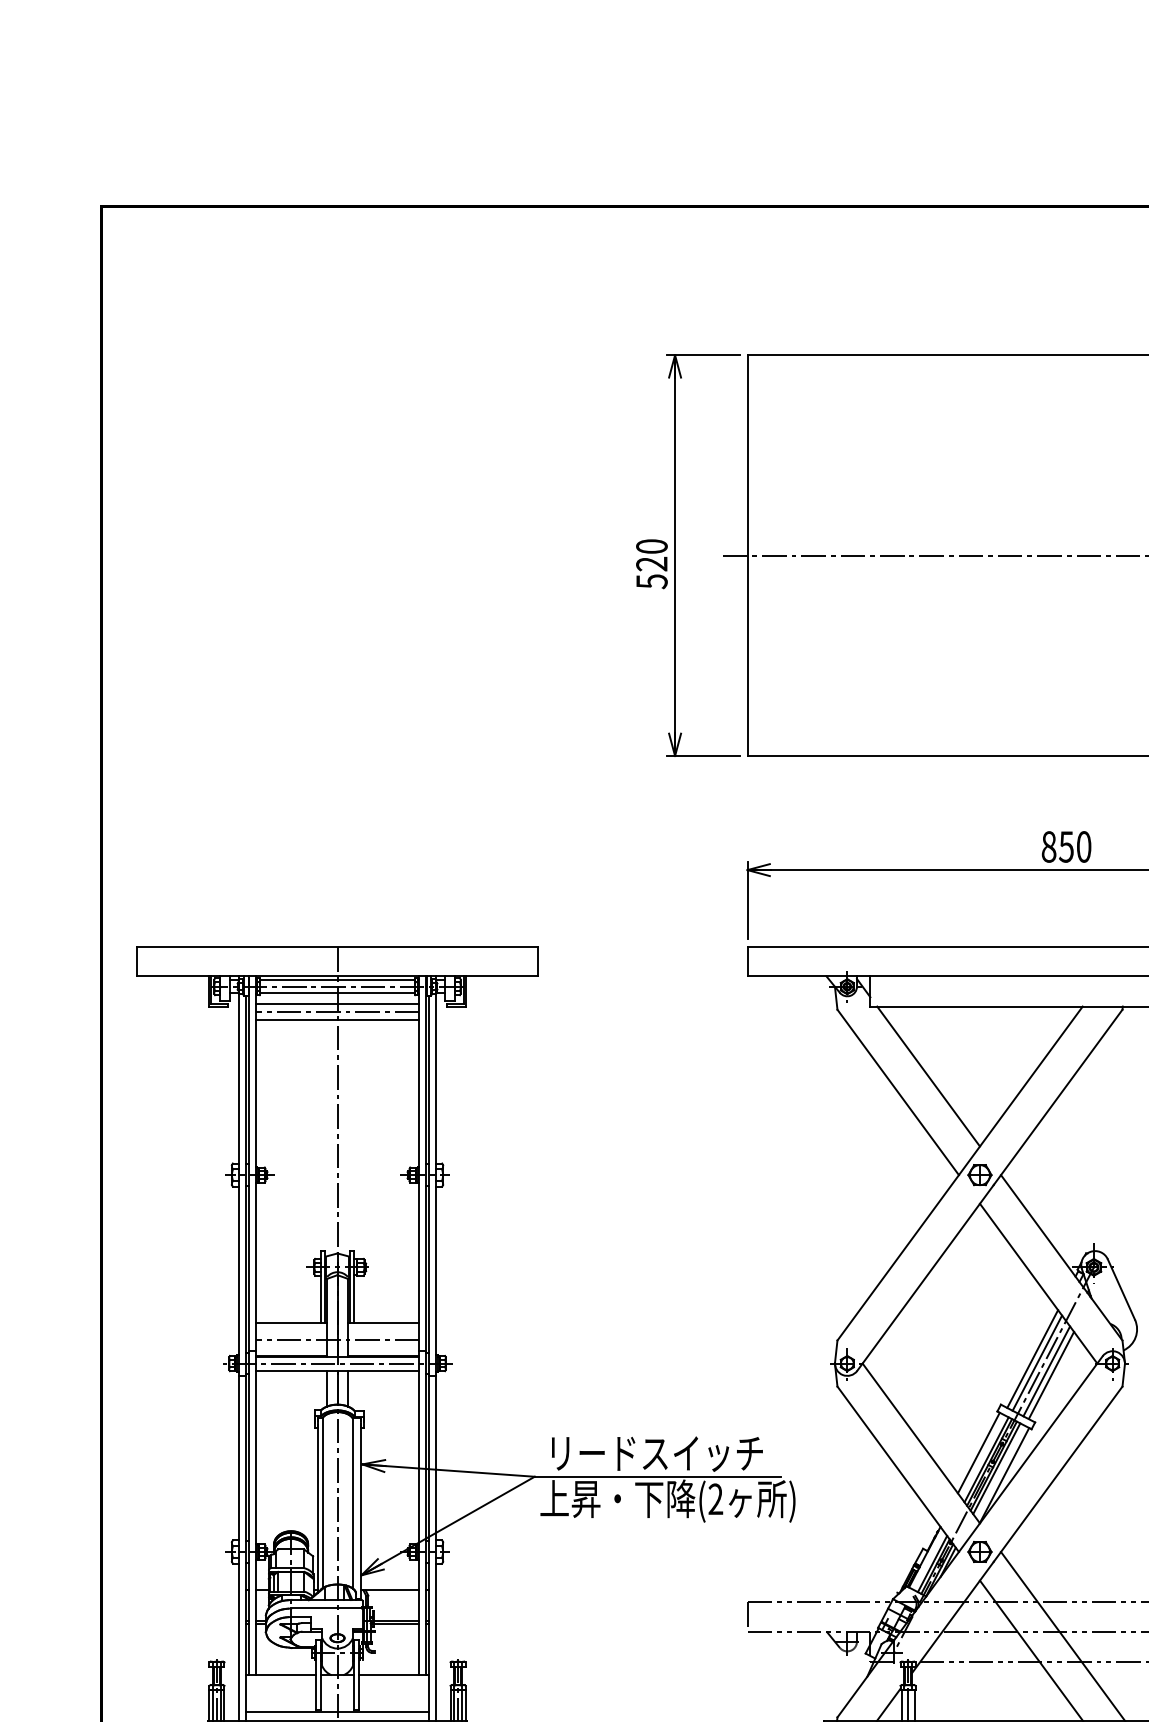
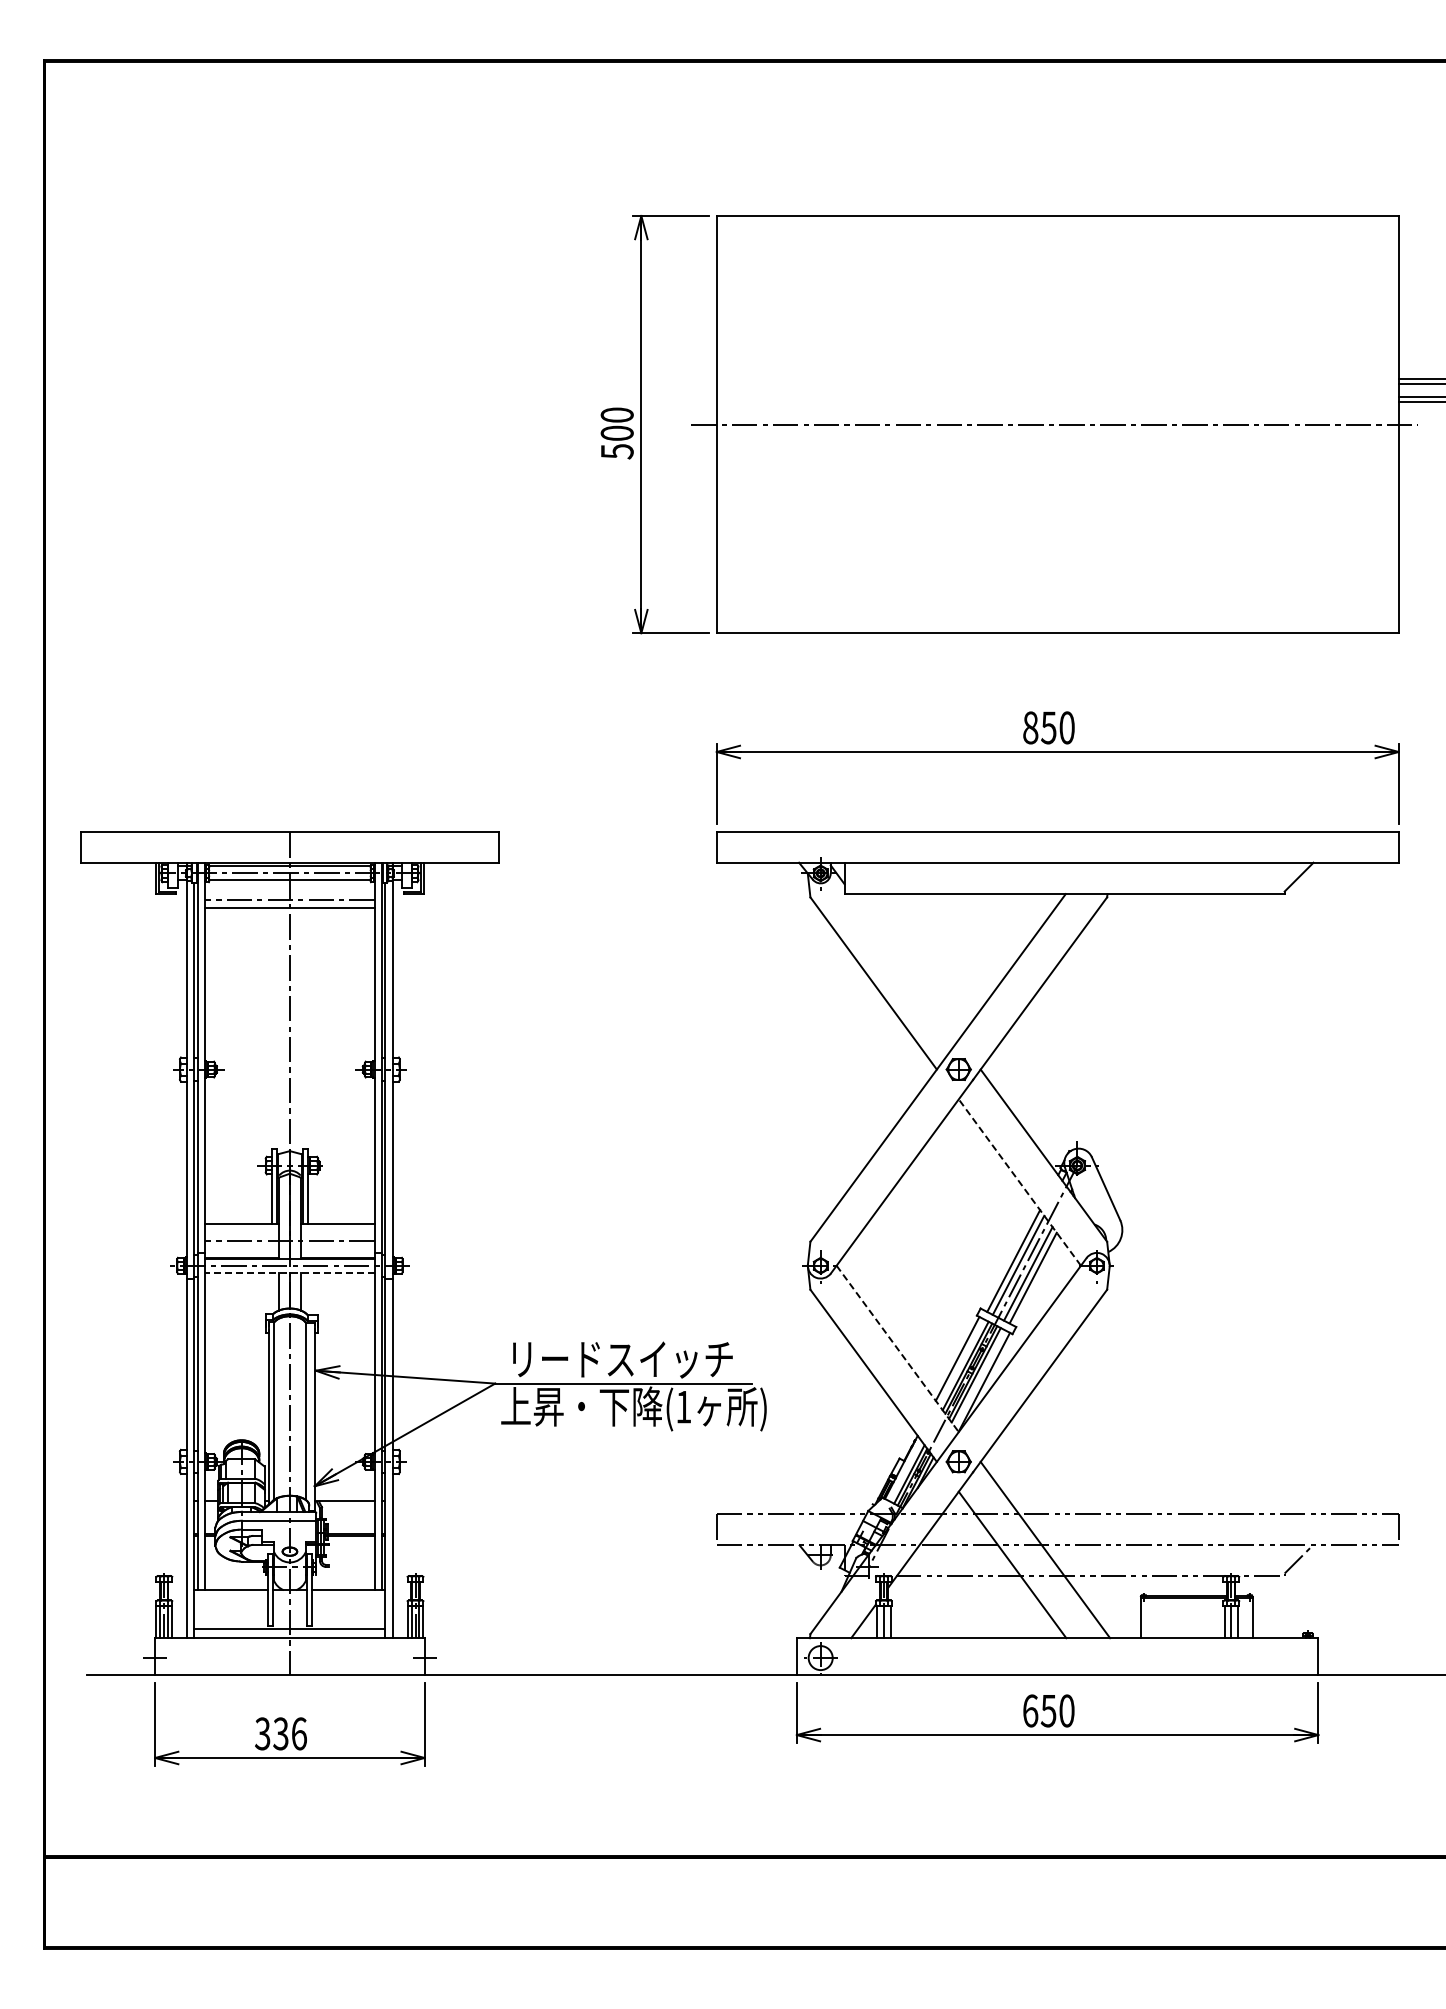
text: (651, 563) -> (616, 432), 520 -> 500
line: (337, 1003) -> (289, 890), removed
line: (927, 1076) -> (904, 966), removed
line: (1038, 1283) -> (1019, 1182), solid -> dashed
line: (337, 1370) -> (289, 1272), solid -> dashed
line: (922, 1444) -> (898, 1349), solid -> dashed
text: (715, 1498) -> (683, 1406), (2 -> (1

